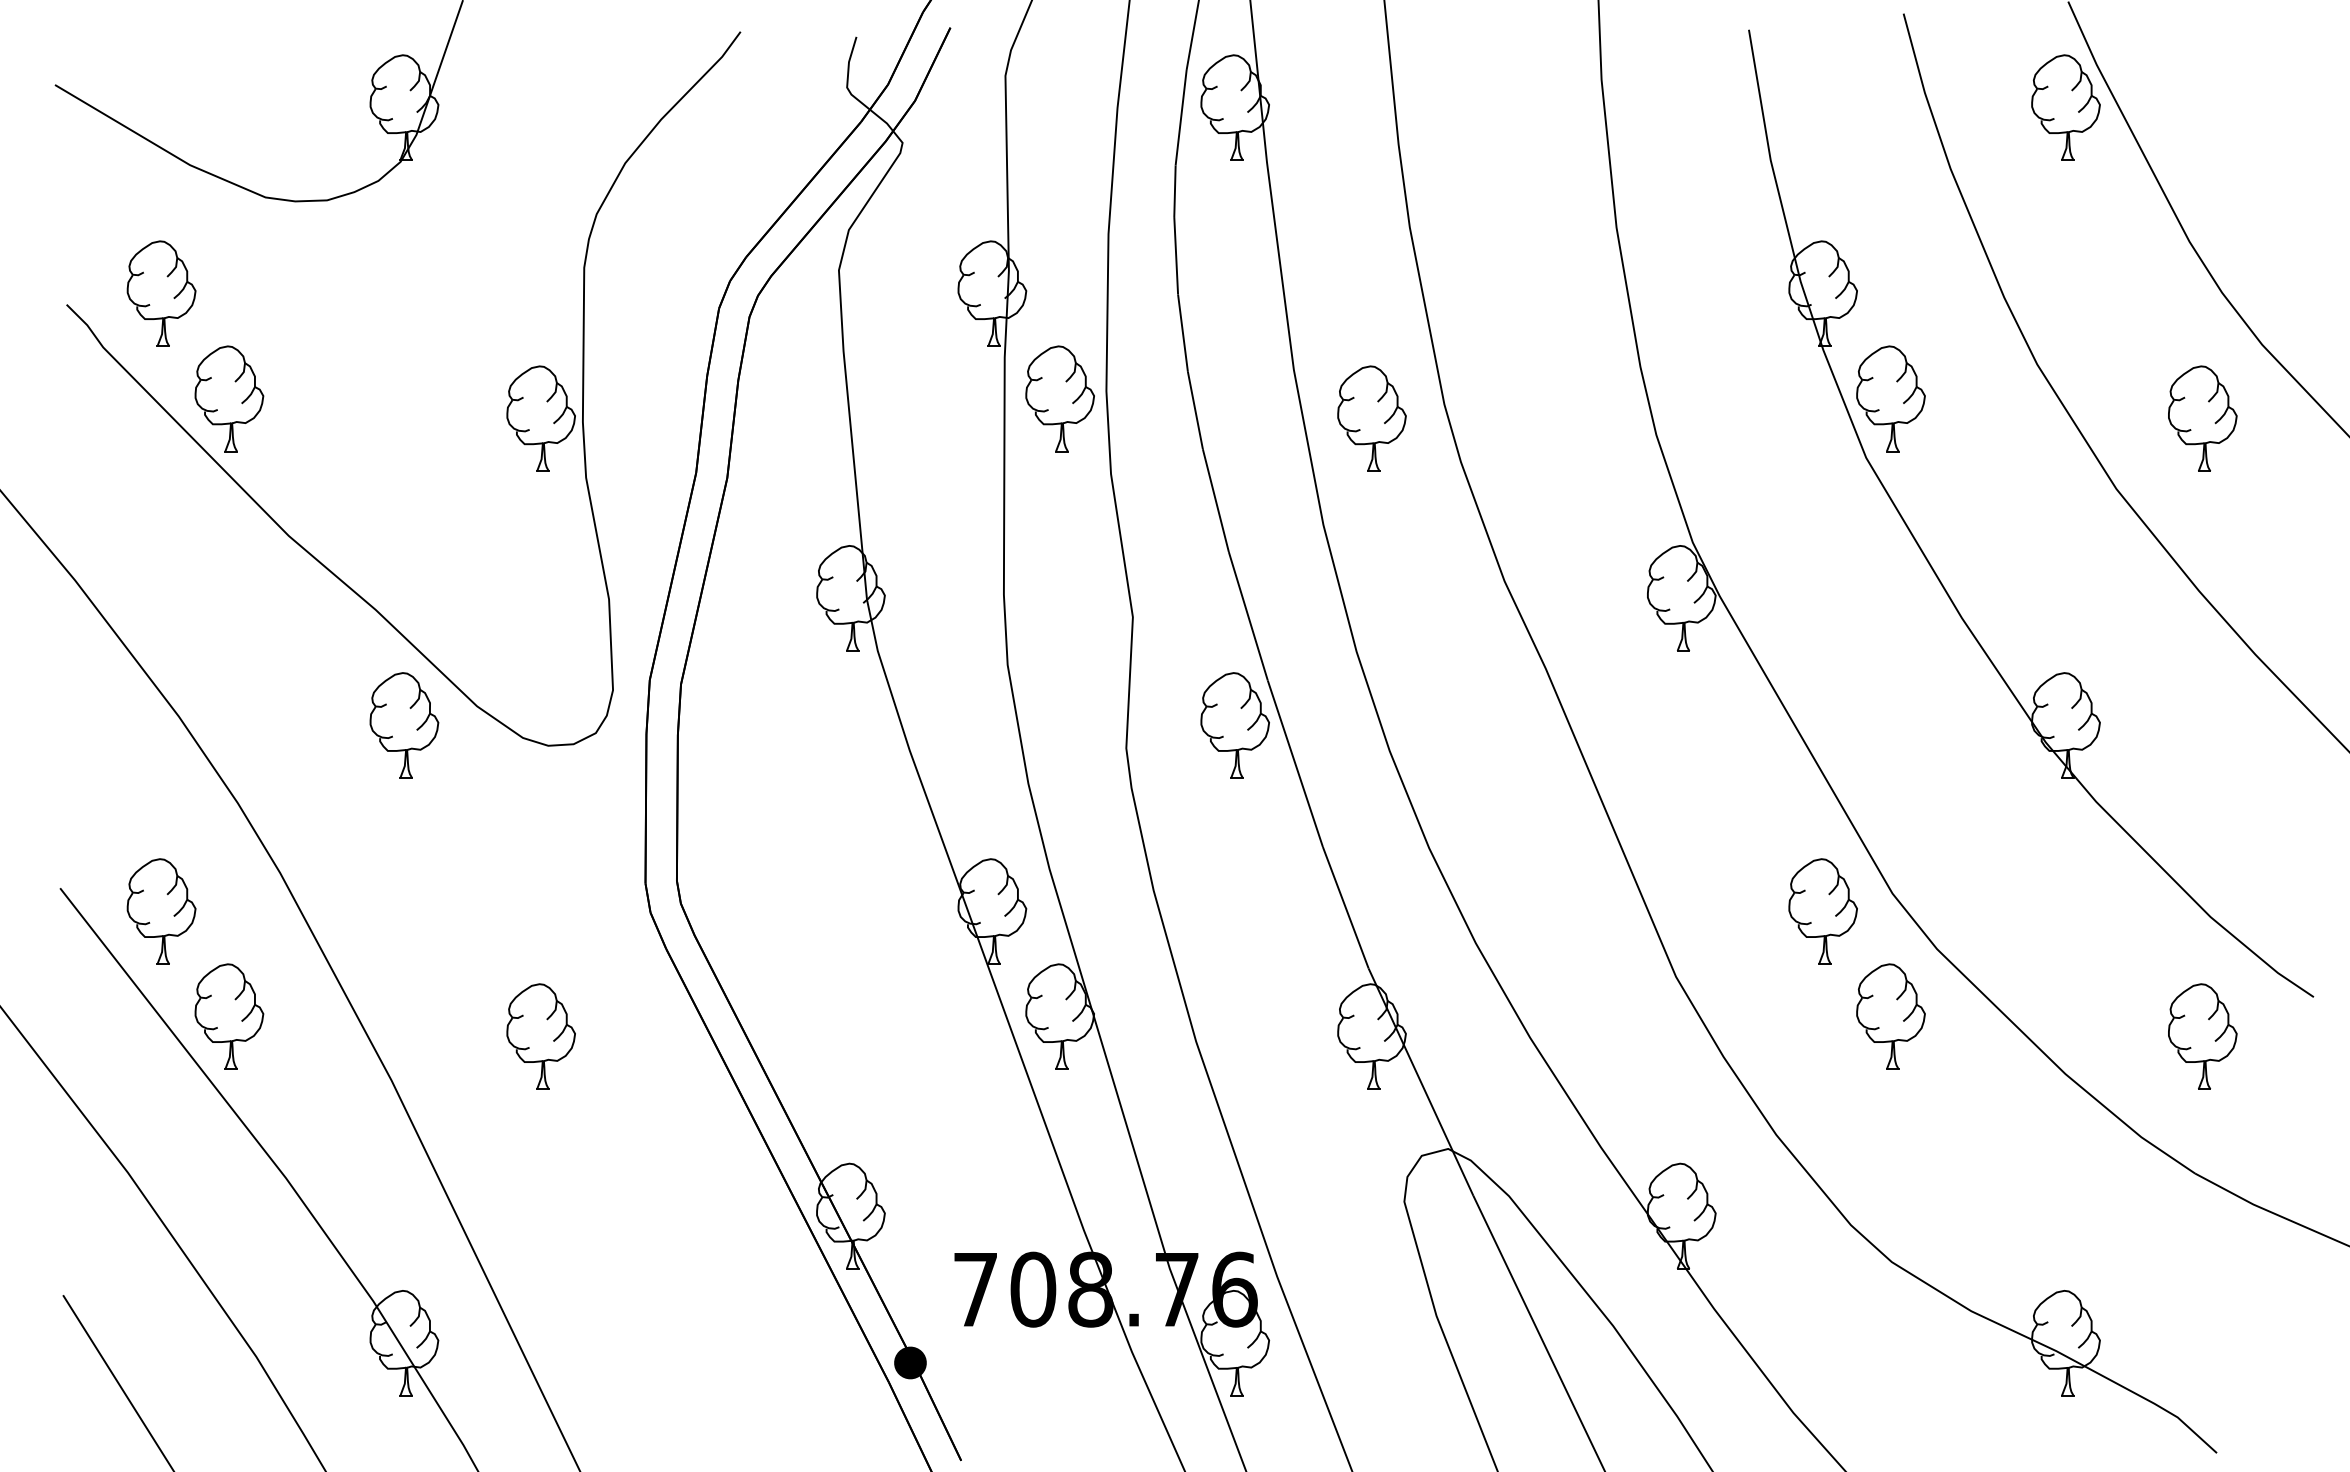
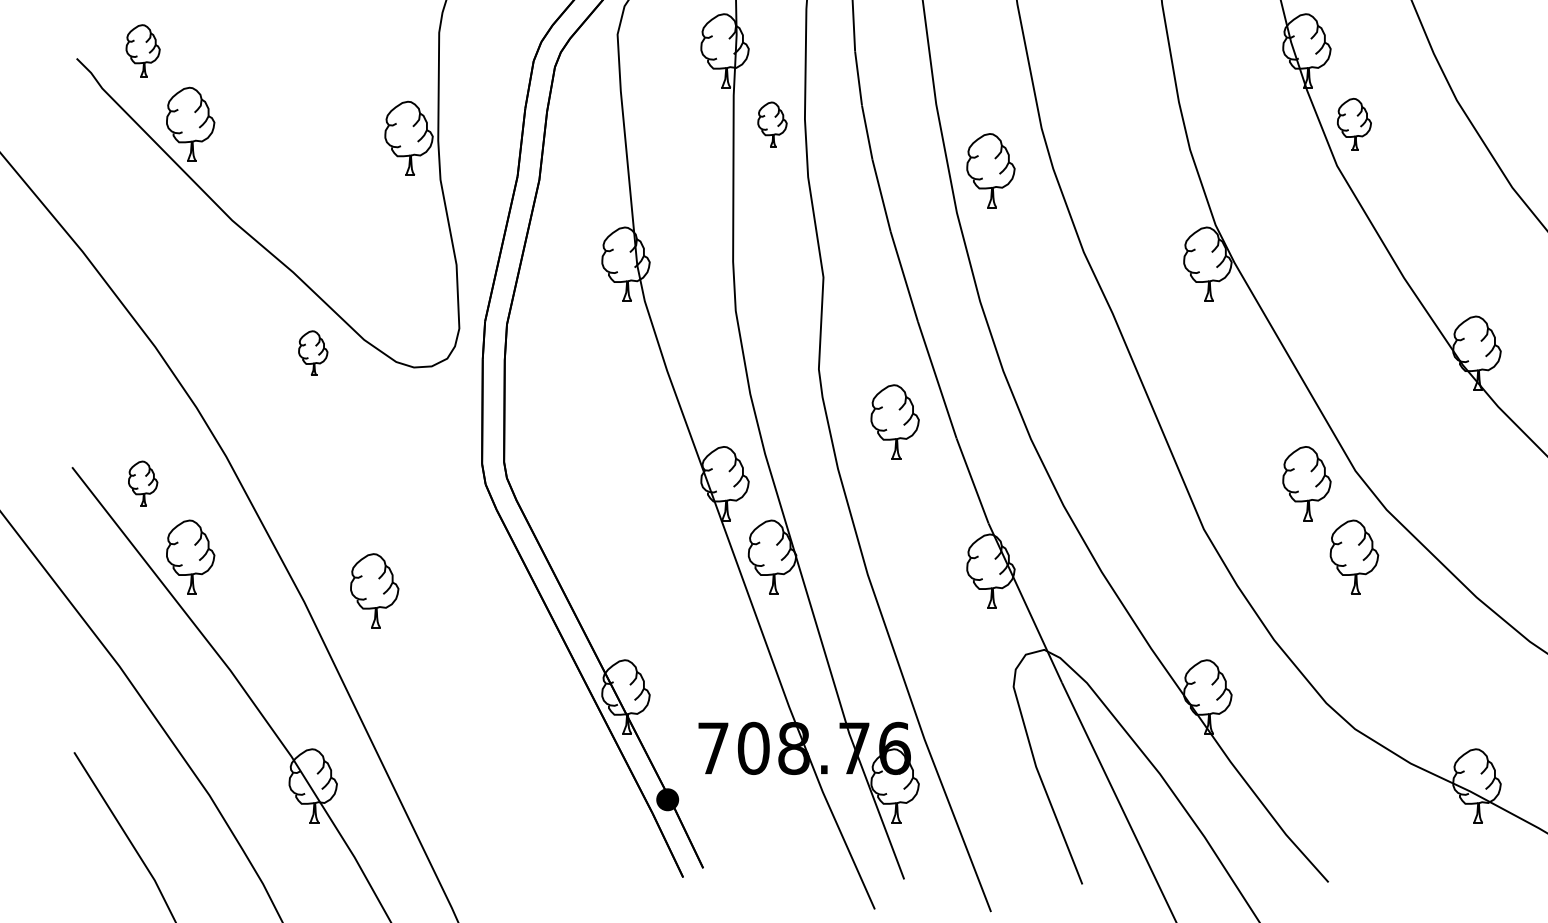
part: (161, 293) -> (143, 50), size x0.7
part: (1059, 398) -> (772, 124), size x0.6
part: (1890, 398) -> (1354, 124), size x0.7
part: (1371, 418) -> (990, 170), moved
part: (404, 725) -> (313, 353), size x0.6
part: (1234, 725) -> (894, 421), moved
part: (161, 911) -> (143, 483), size x0.6
part: (540, 1036) -> (374, 590), moved

